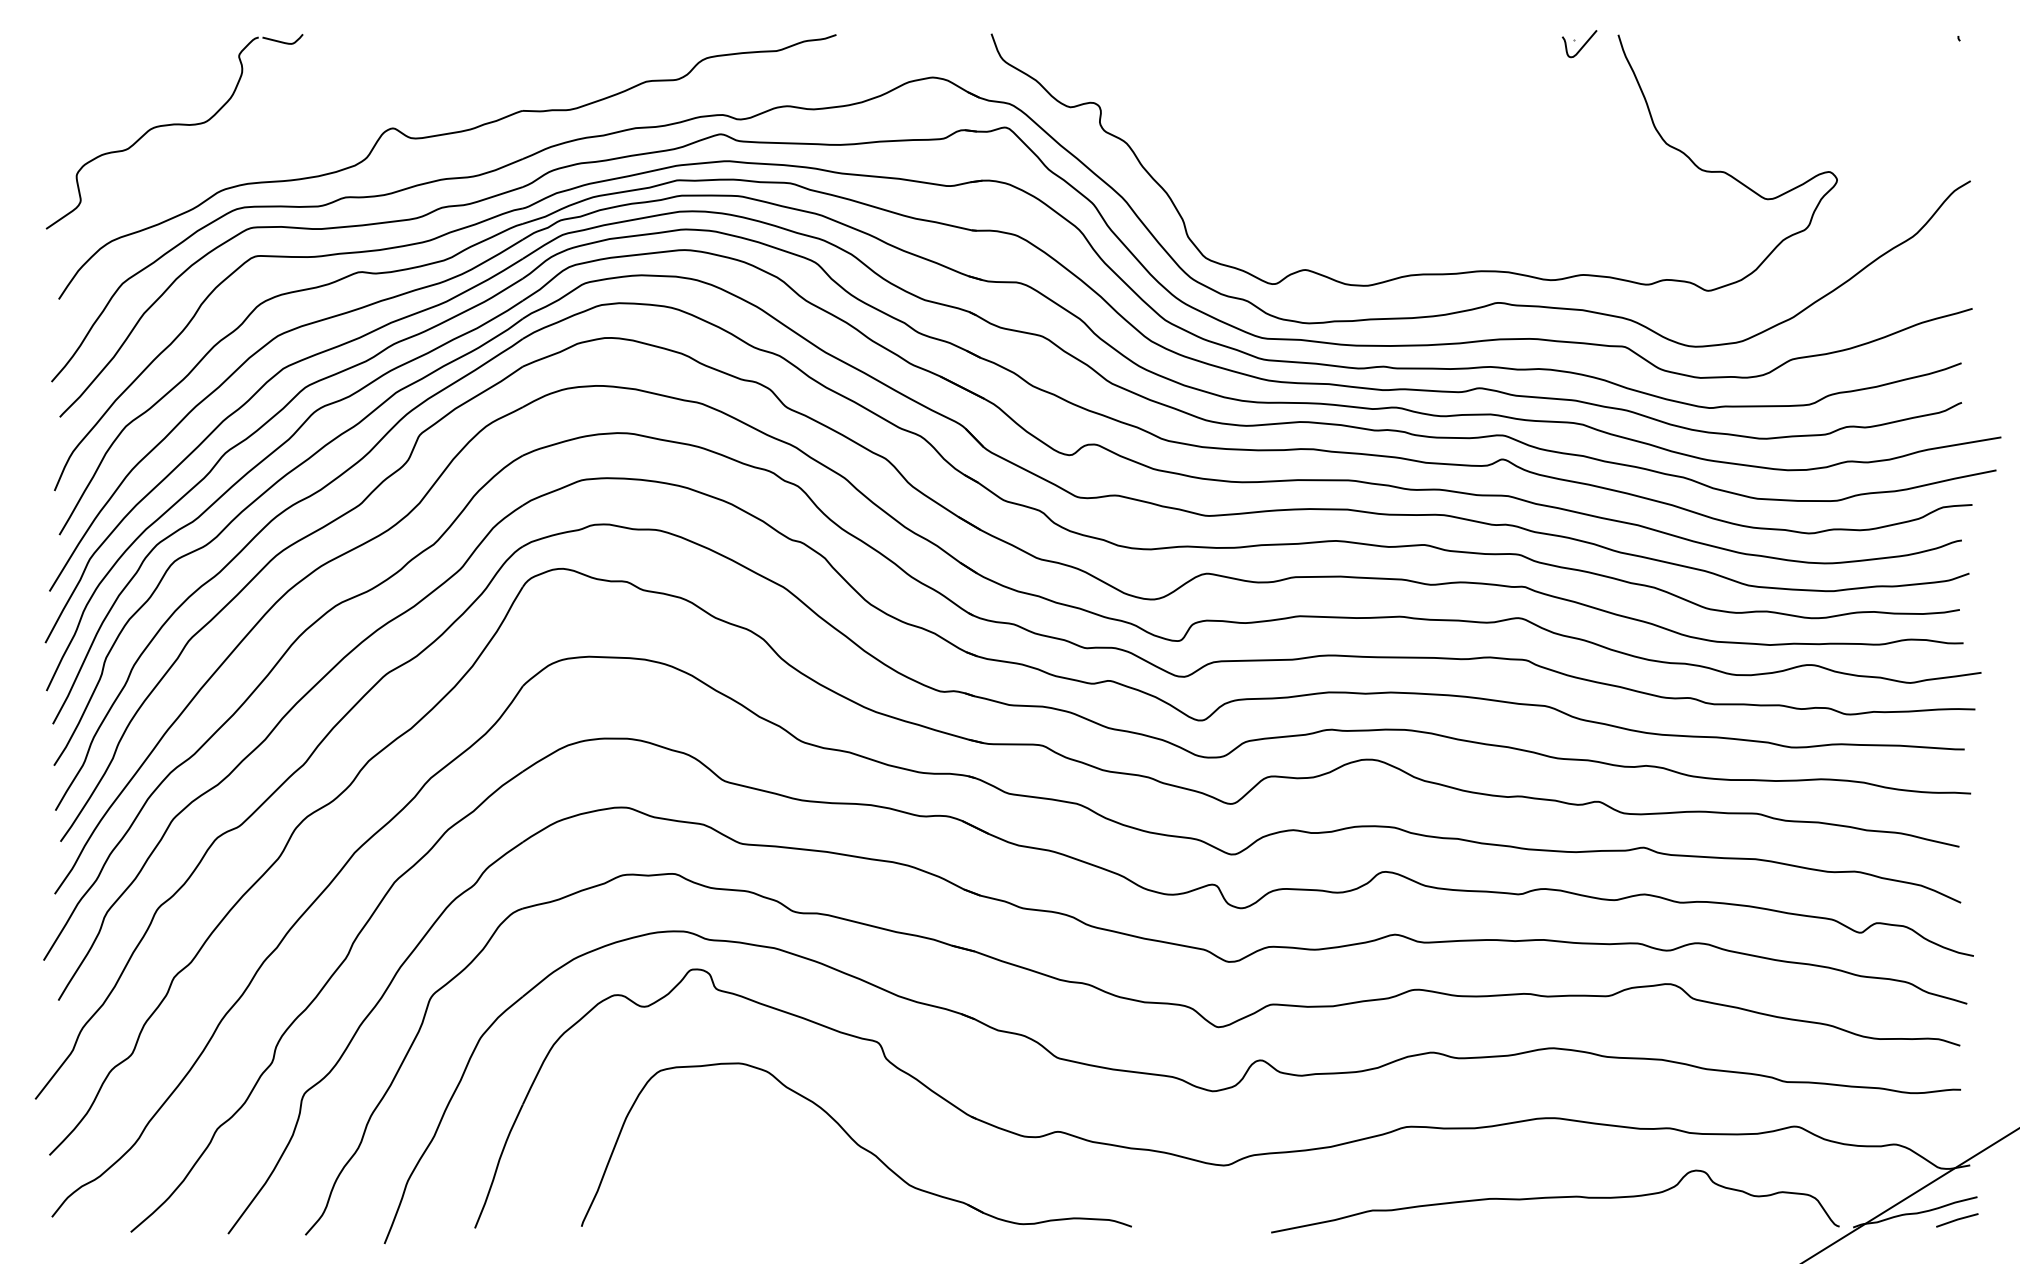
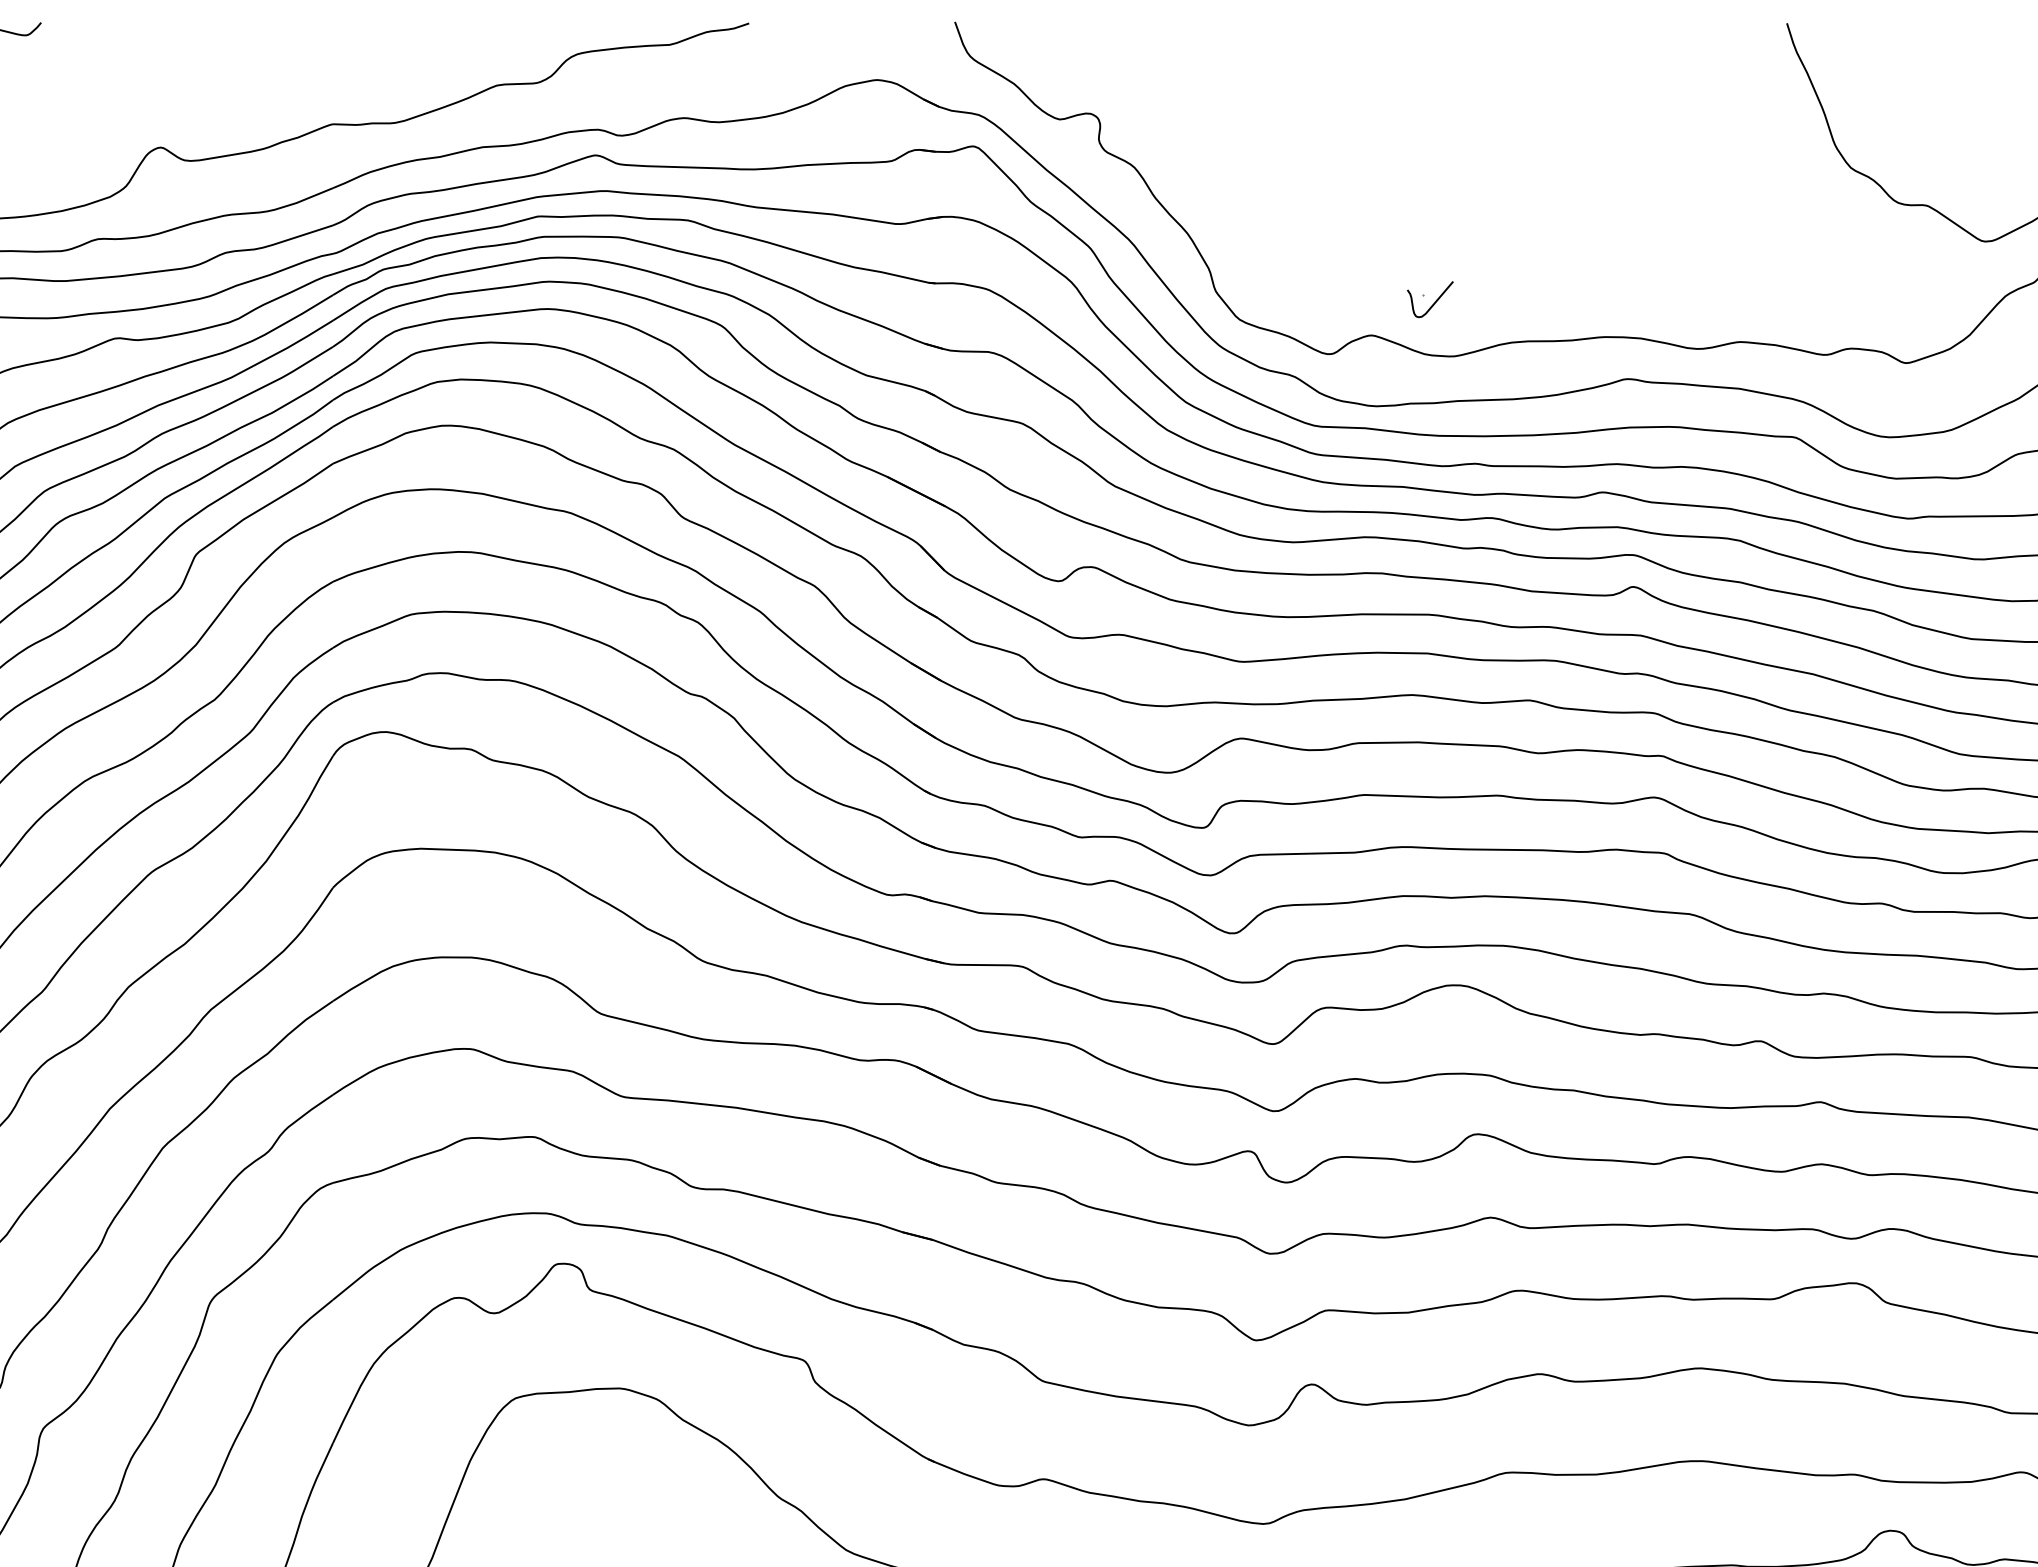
part: (1579, 44) -> (1430, 300), moved

